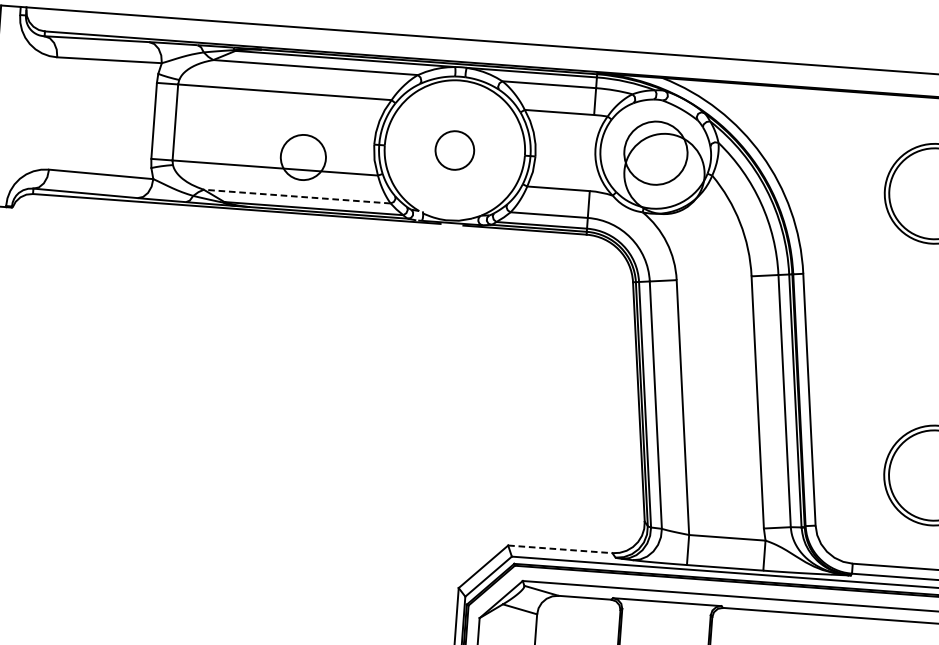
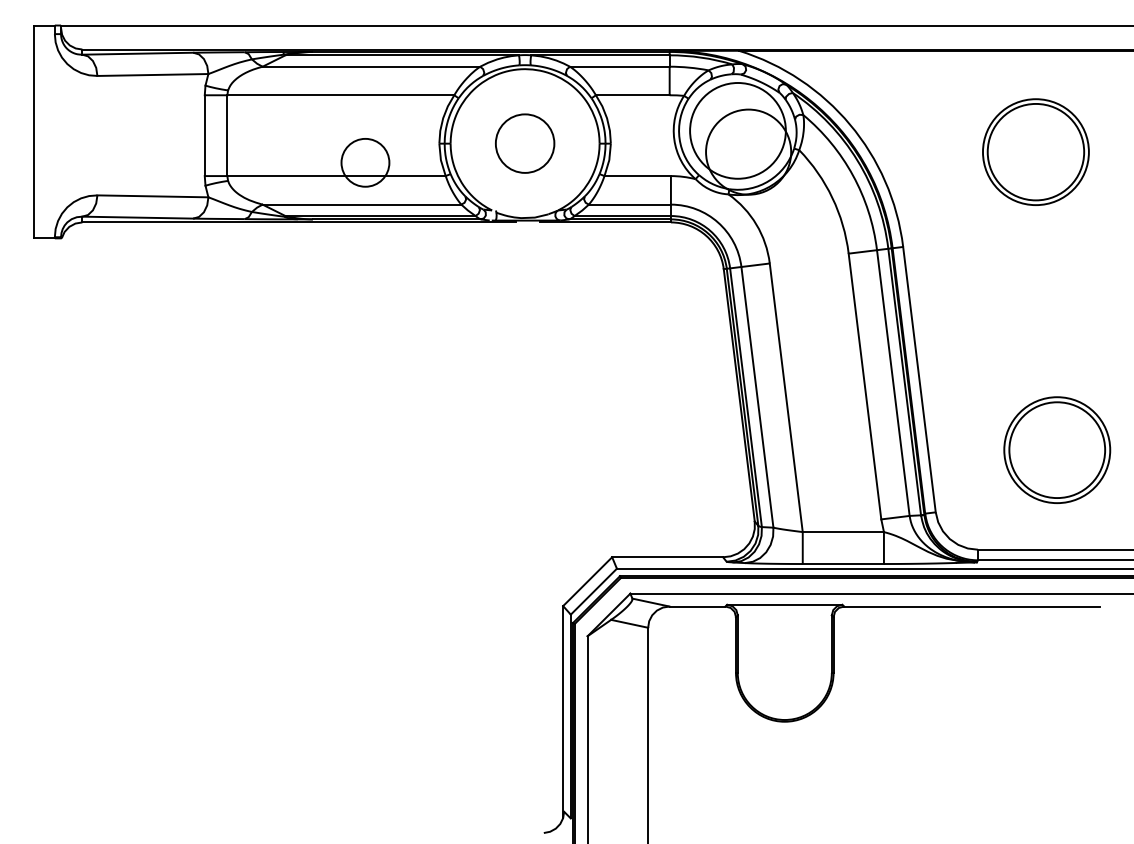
circle: (454, 150) -> (524, 143), size x1.43
circle: (655, 152) -> (737, 130), size x1.43
line: (296, 196) -> (361, 204), dashed -> solid
line: (561, 549) -> (668, 557), dashed -> solid

